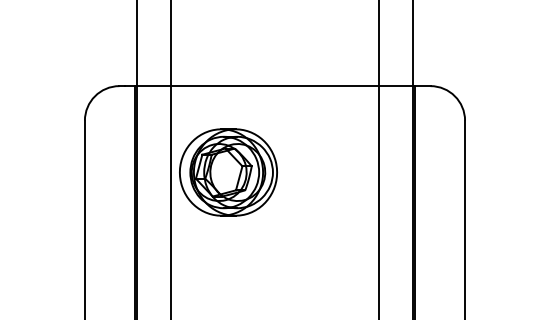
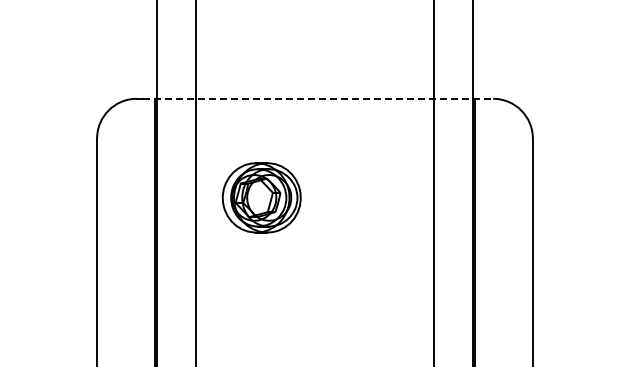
line: (278, 85) -> (318, 98), solid -> dashed
part: (228, 172) -> (261, 197), size x0.7

